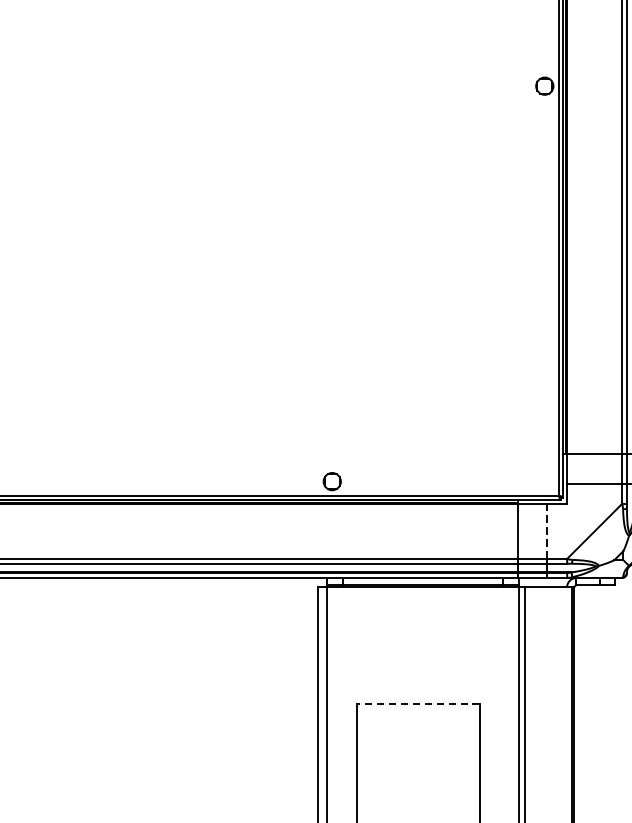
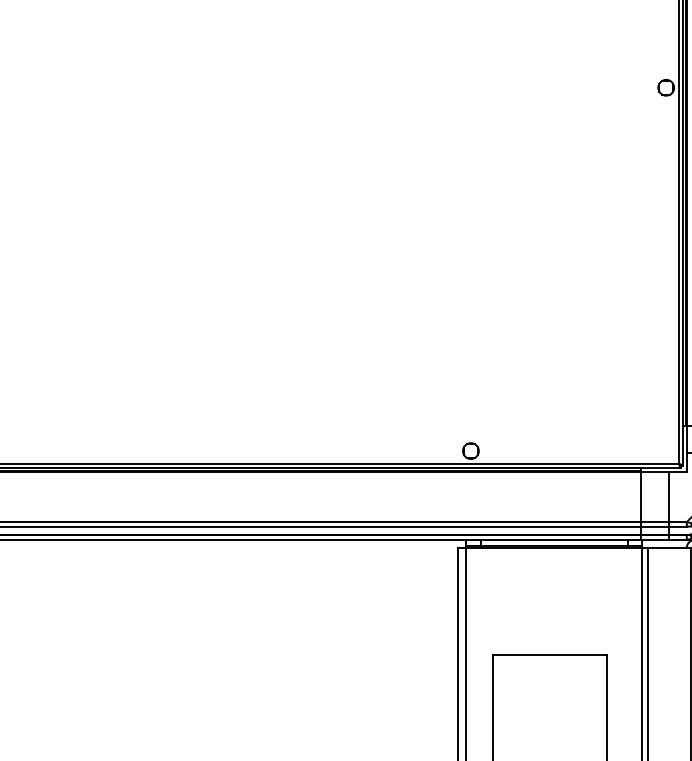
line: (547, 531) -> (668, 496), dashed -> solid
line: (418, 704) -> (550, 655), dashed -> solid

